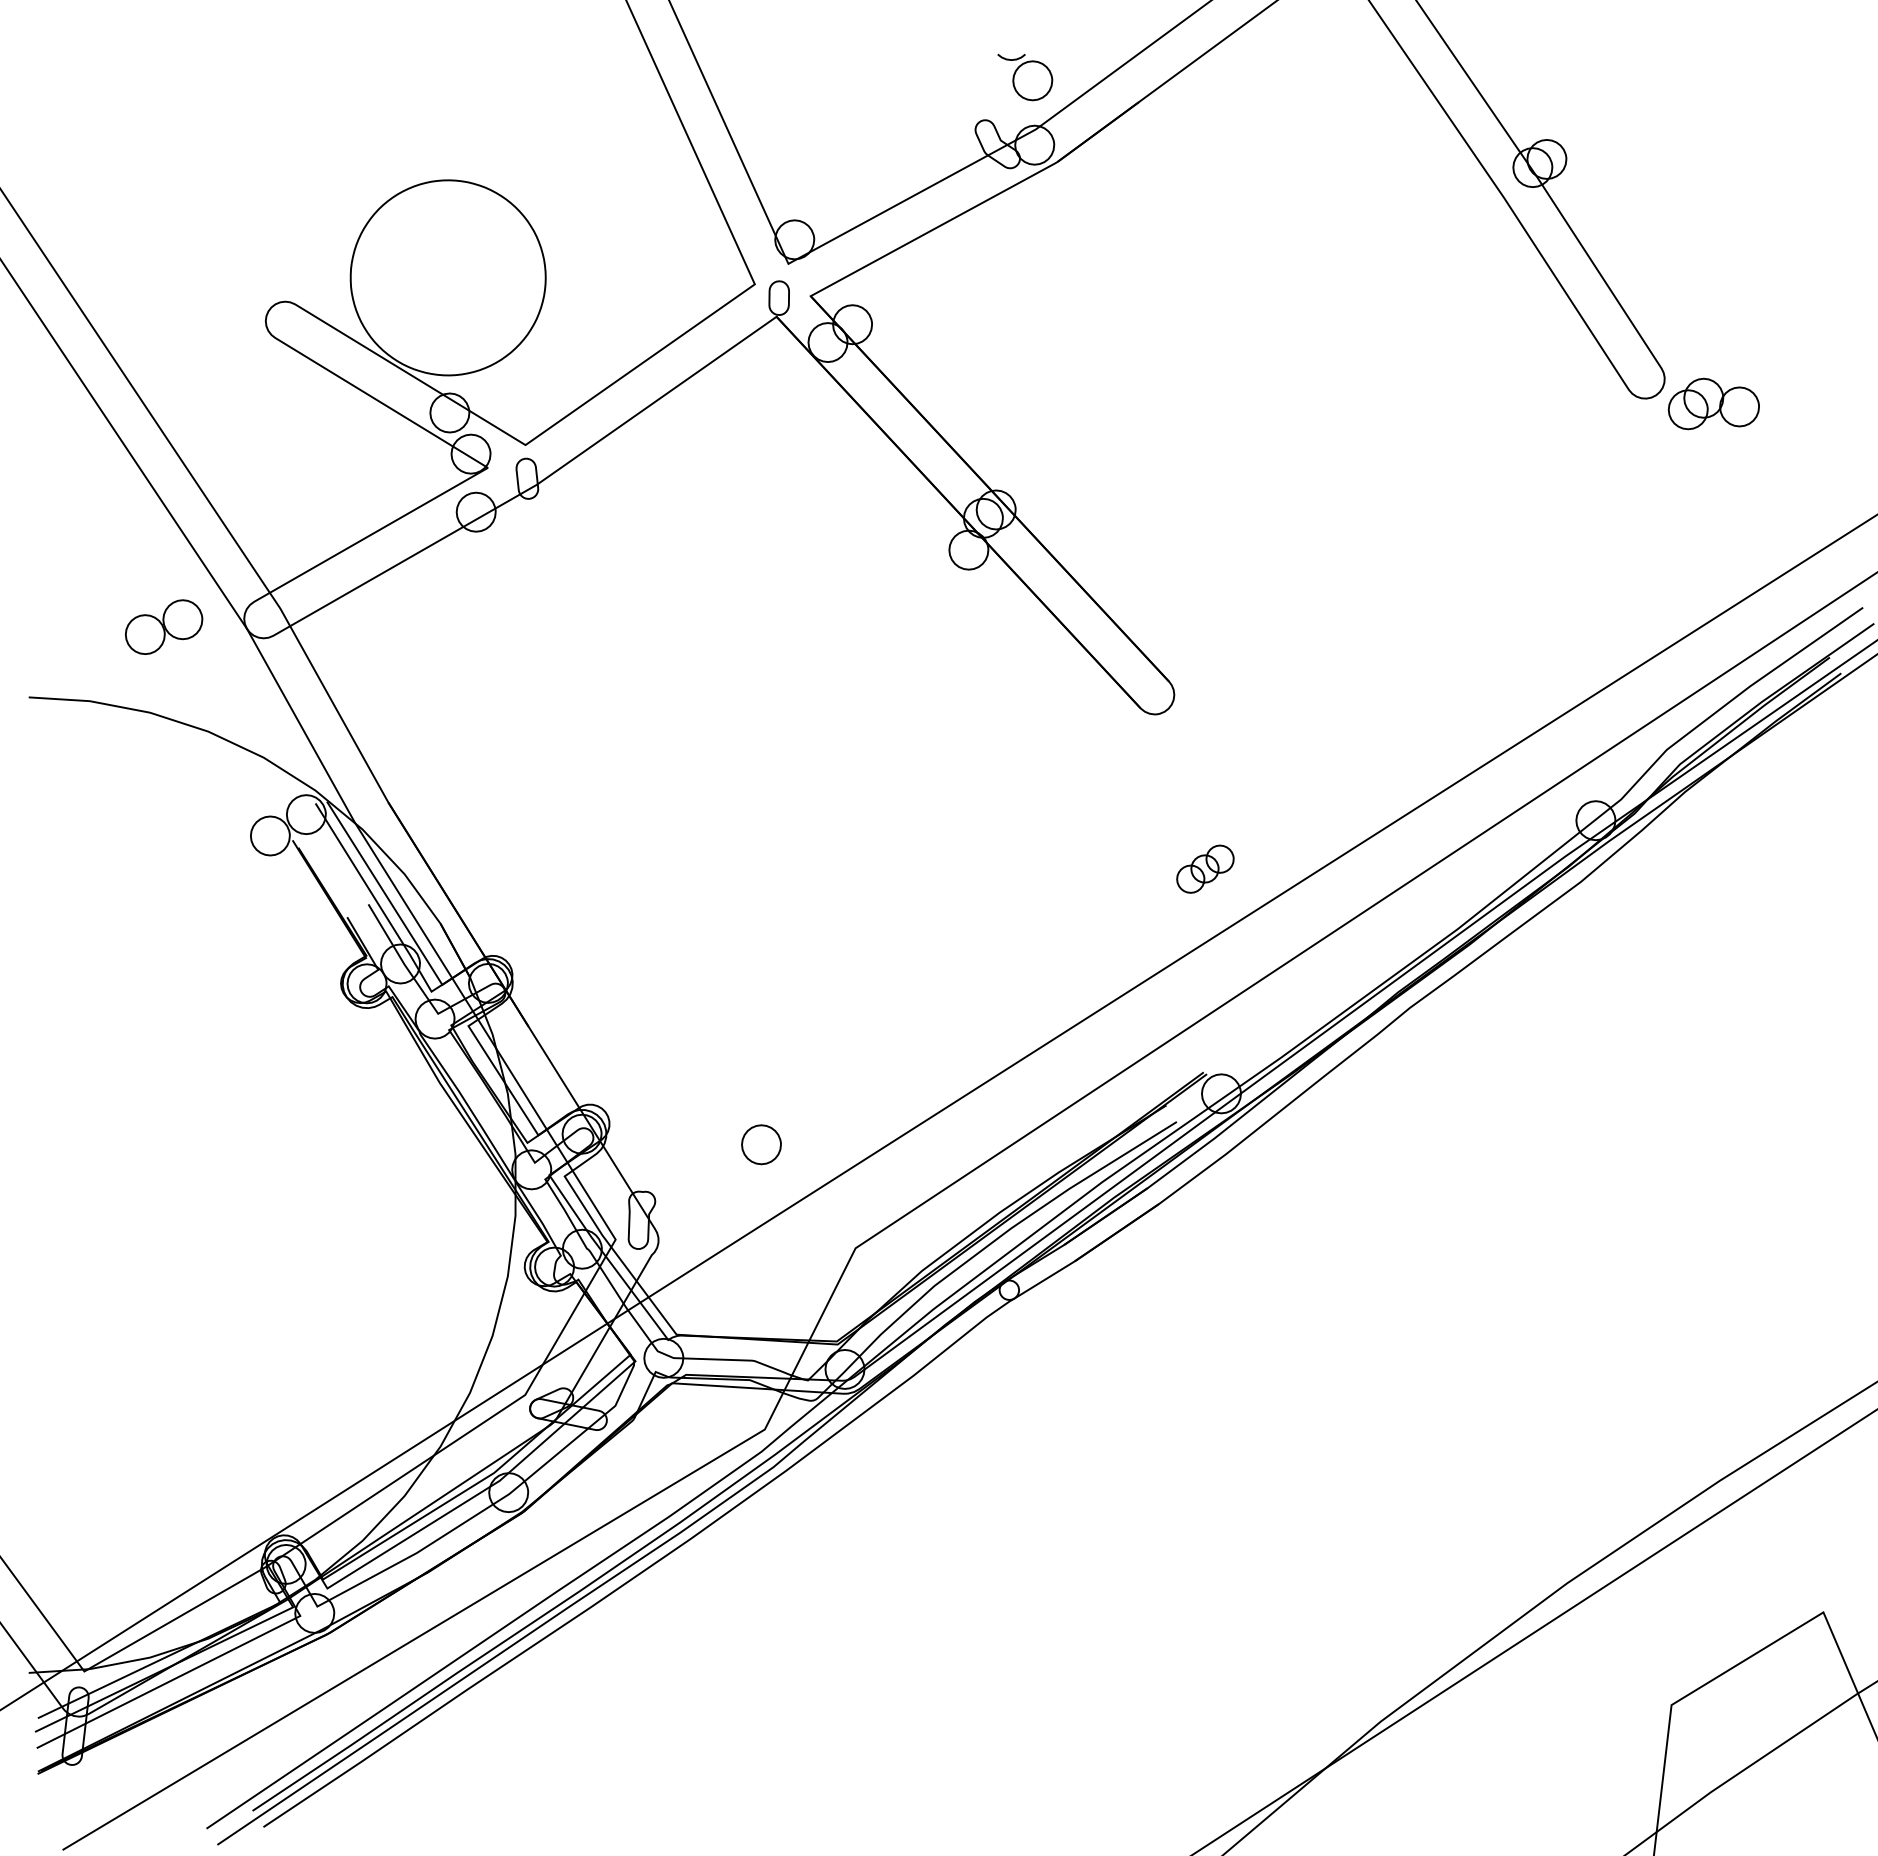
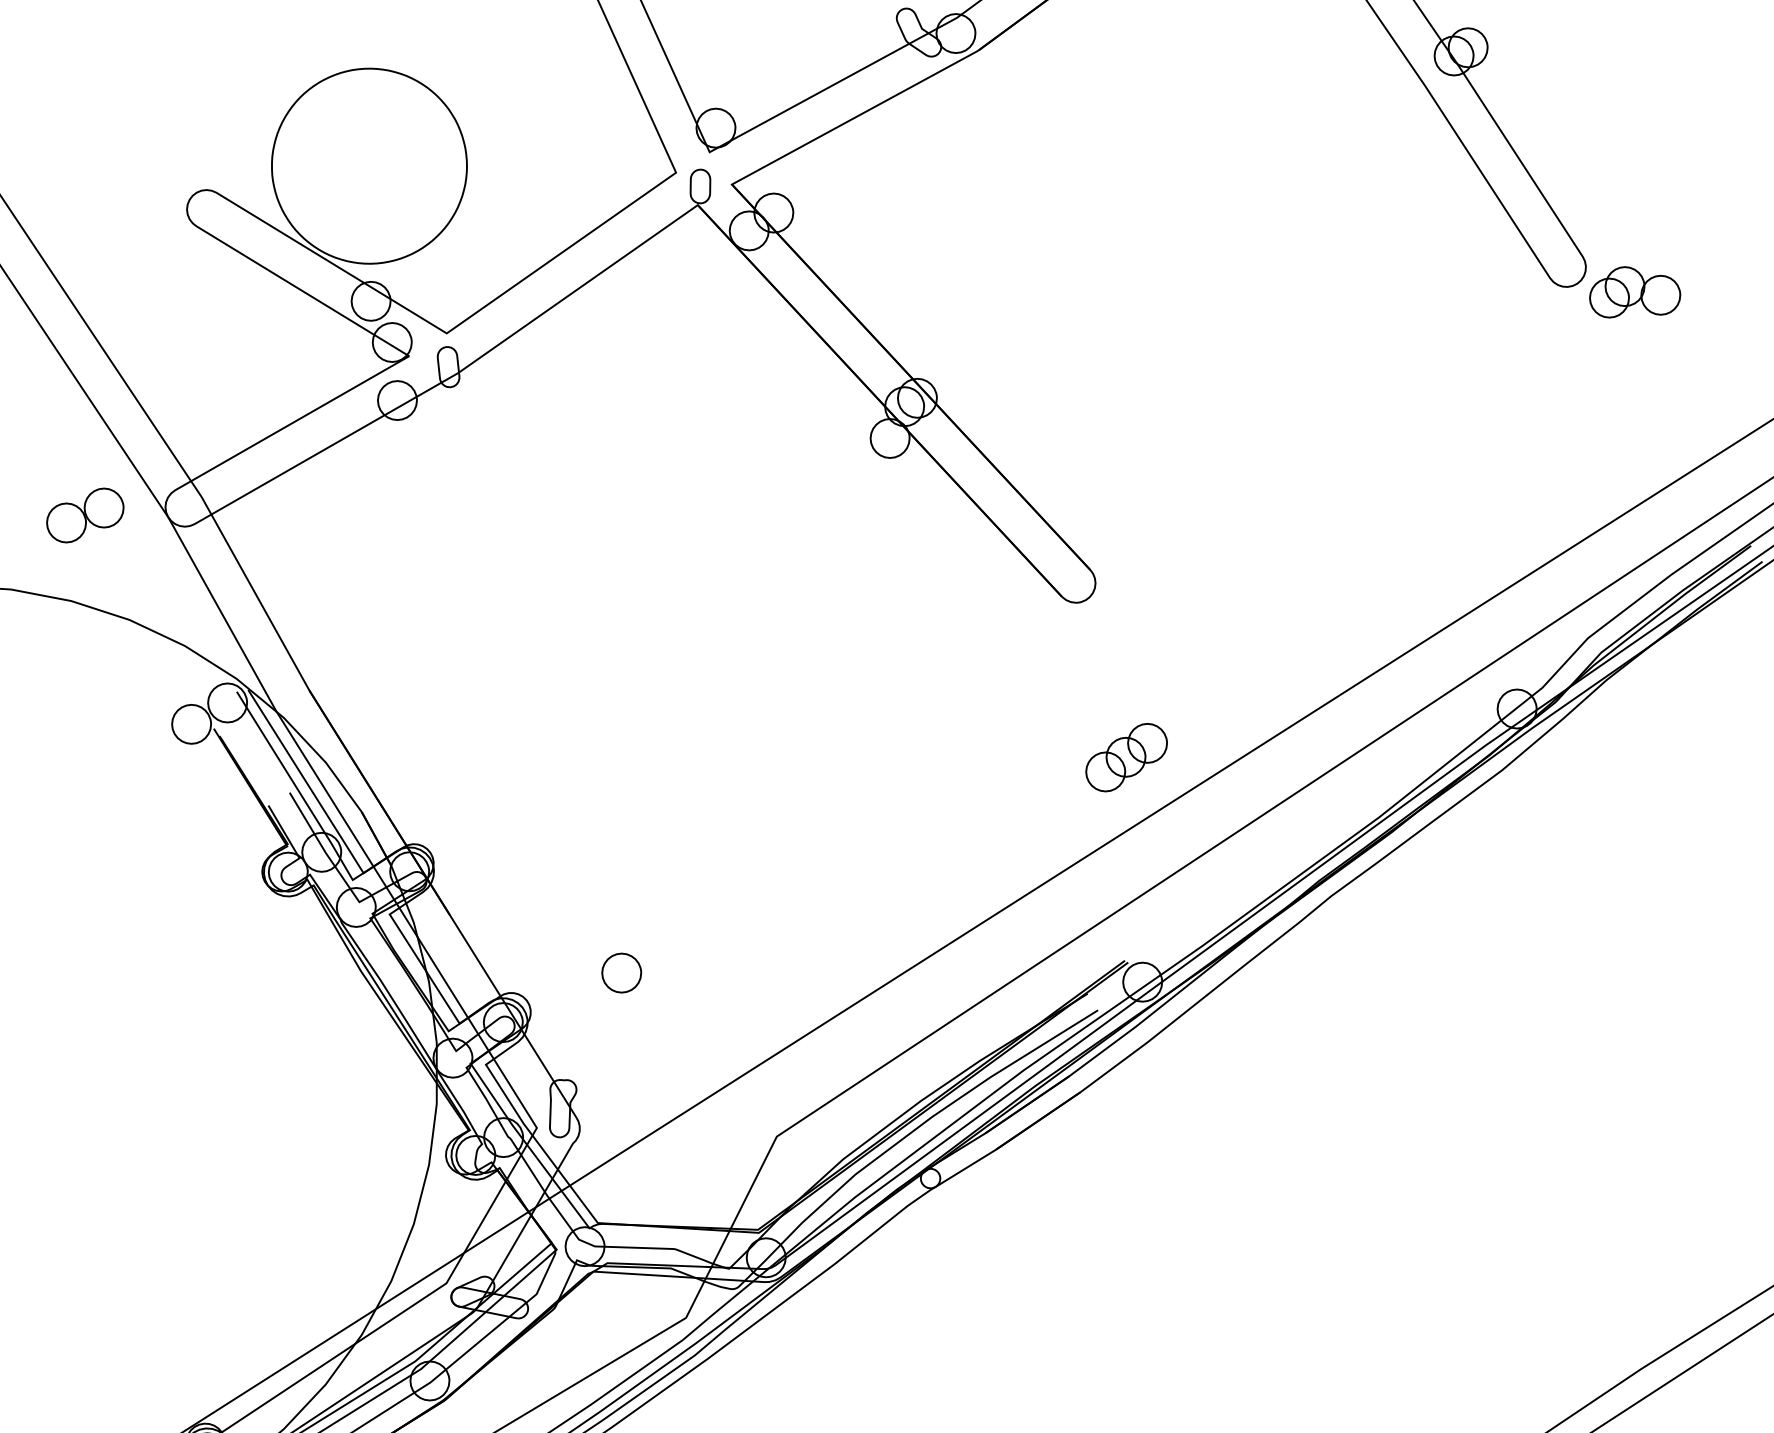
part: (1205, 868) -> (1126, 756), size x1.43
part: (761, 1144) -> (621, 972), moved

